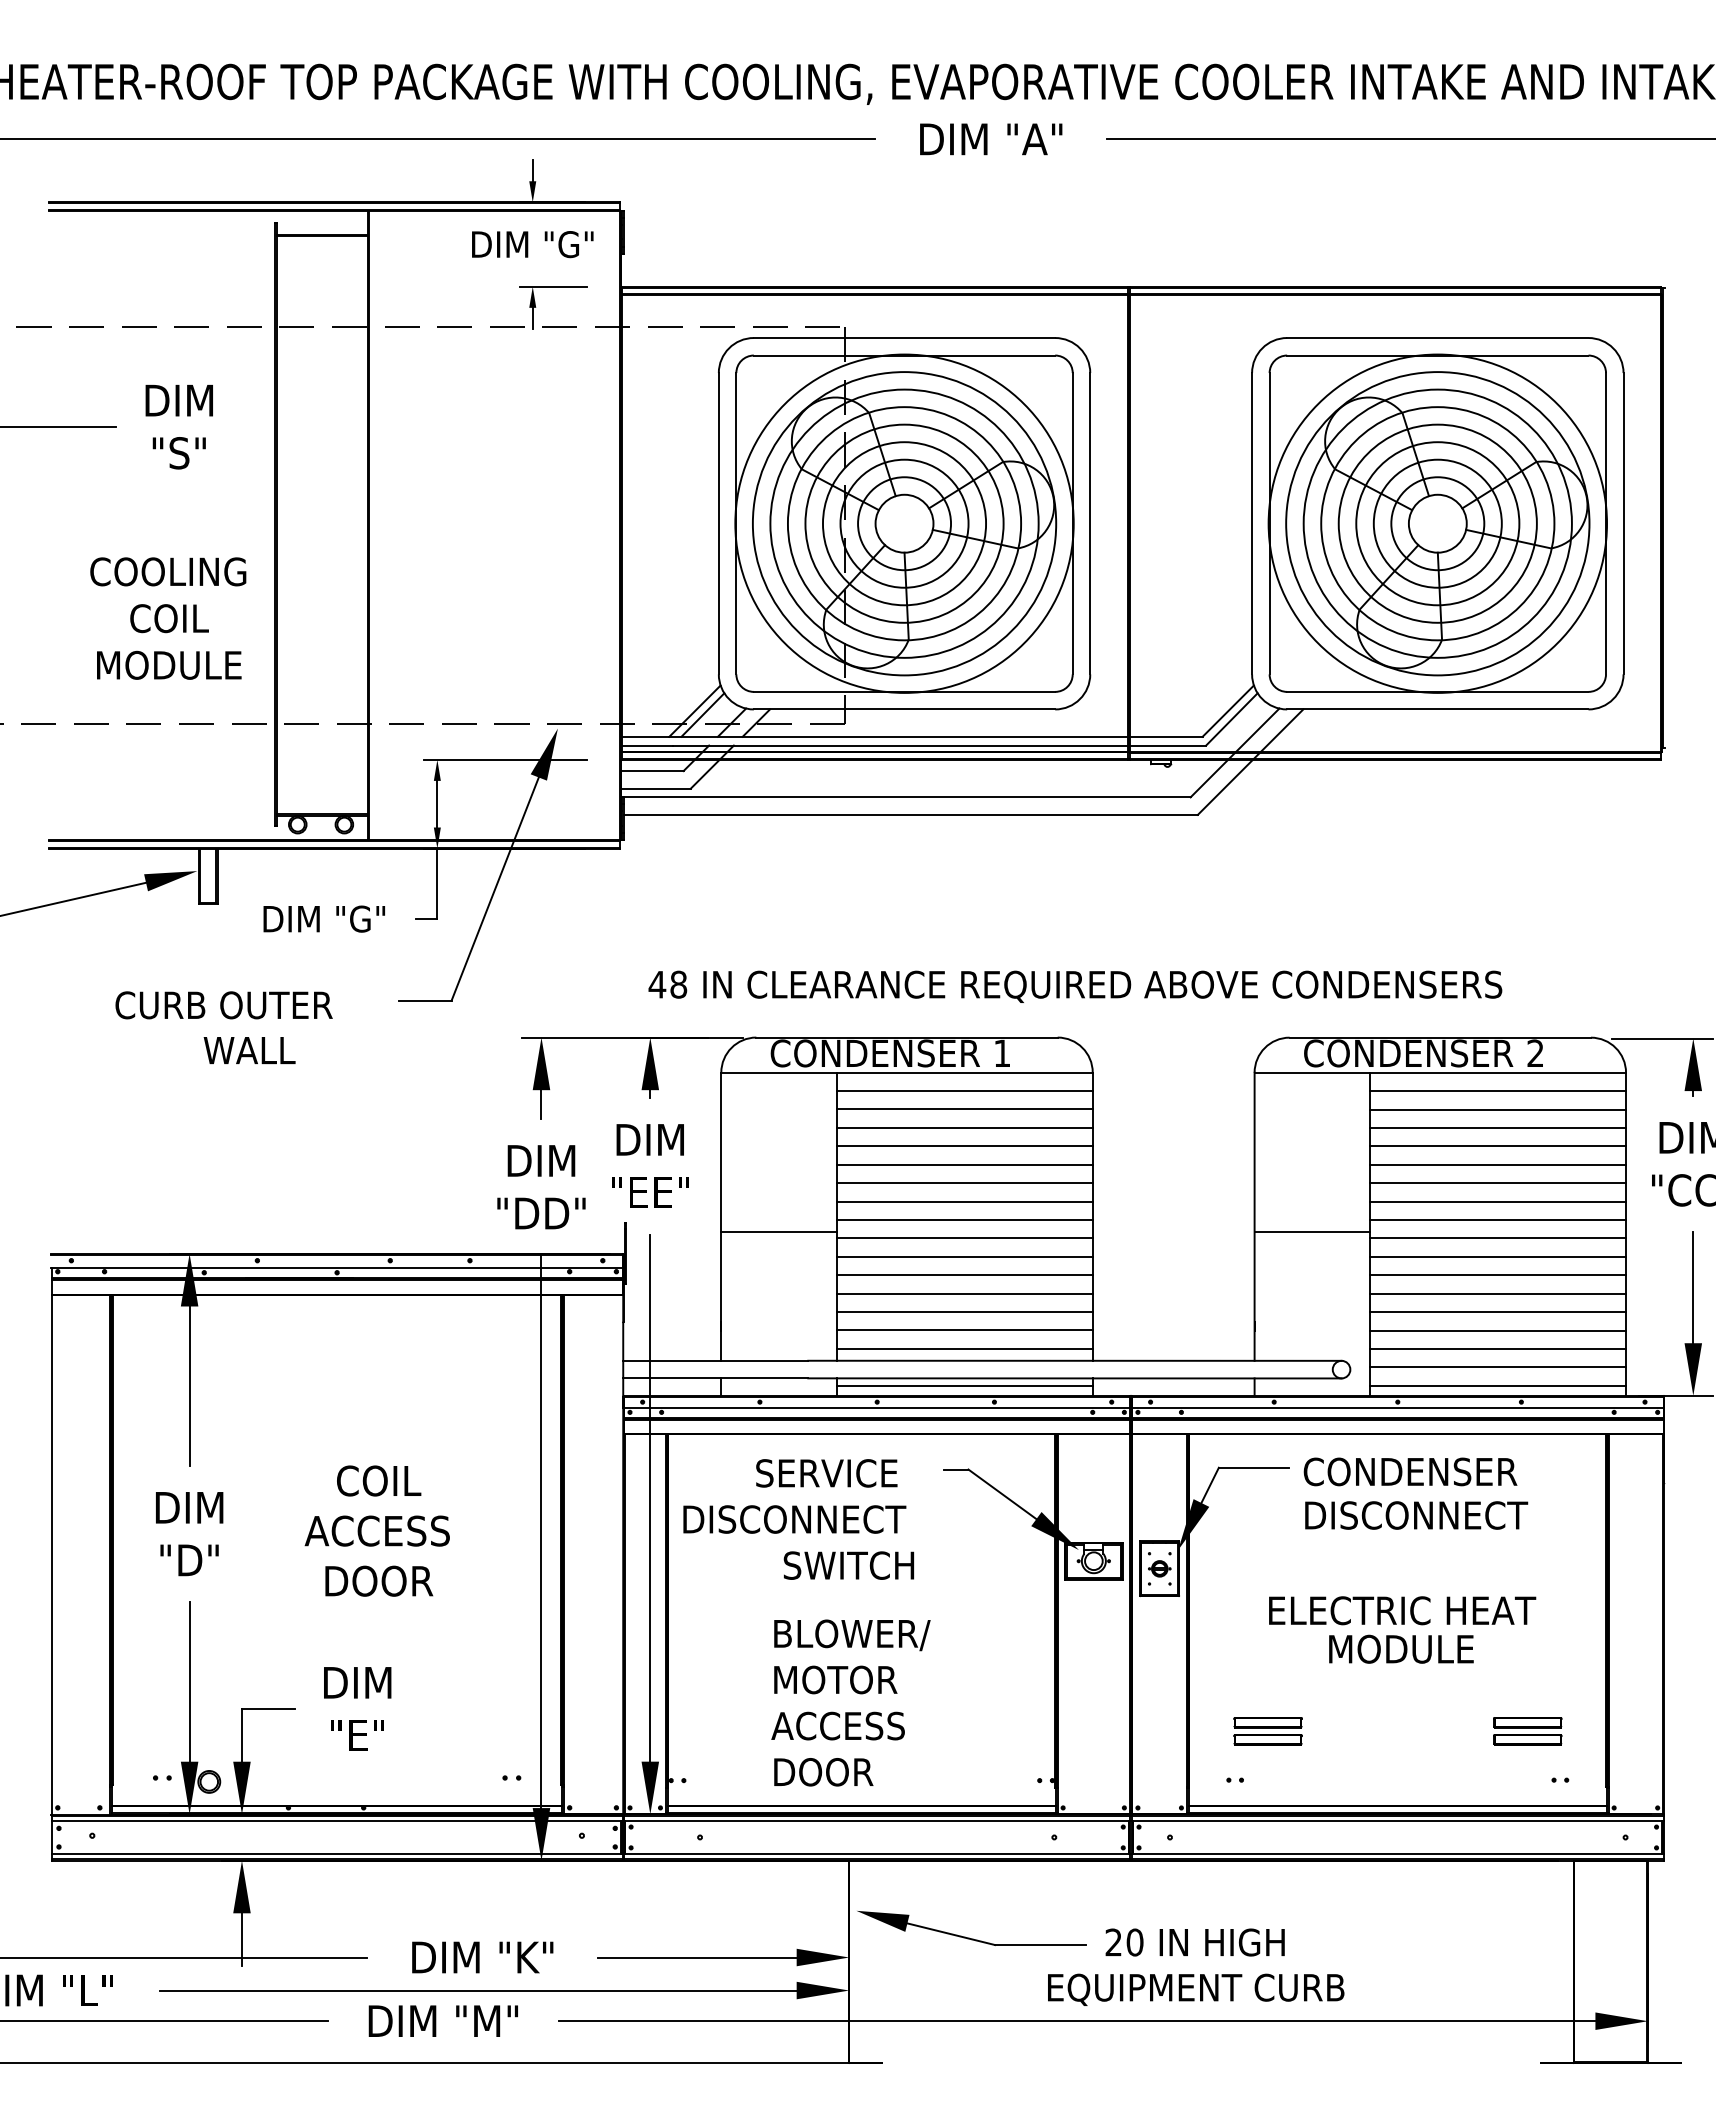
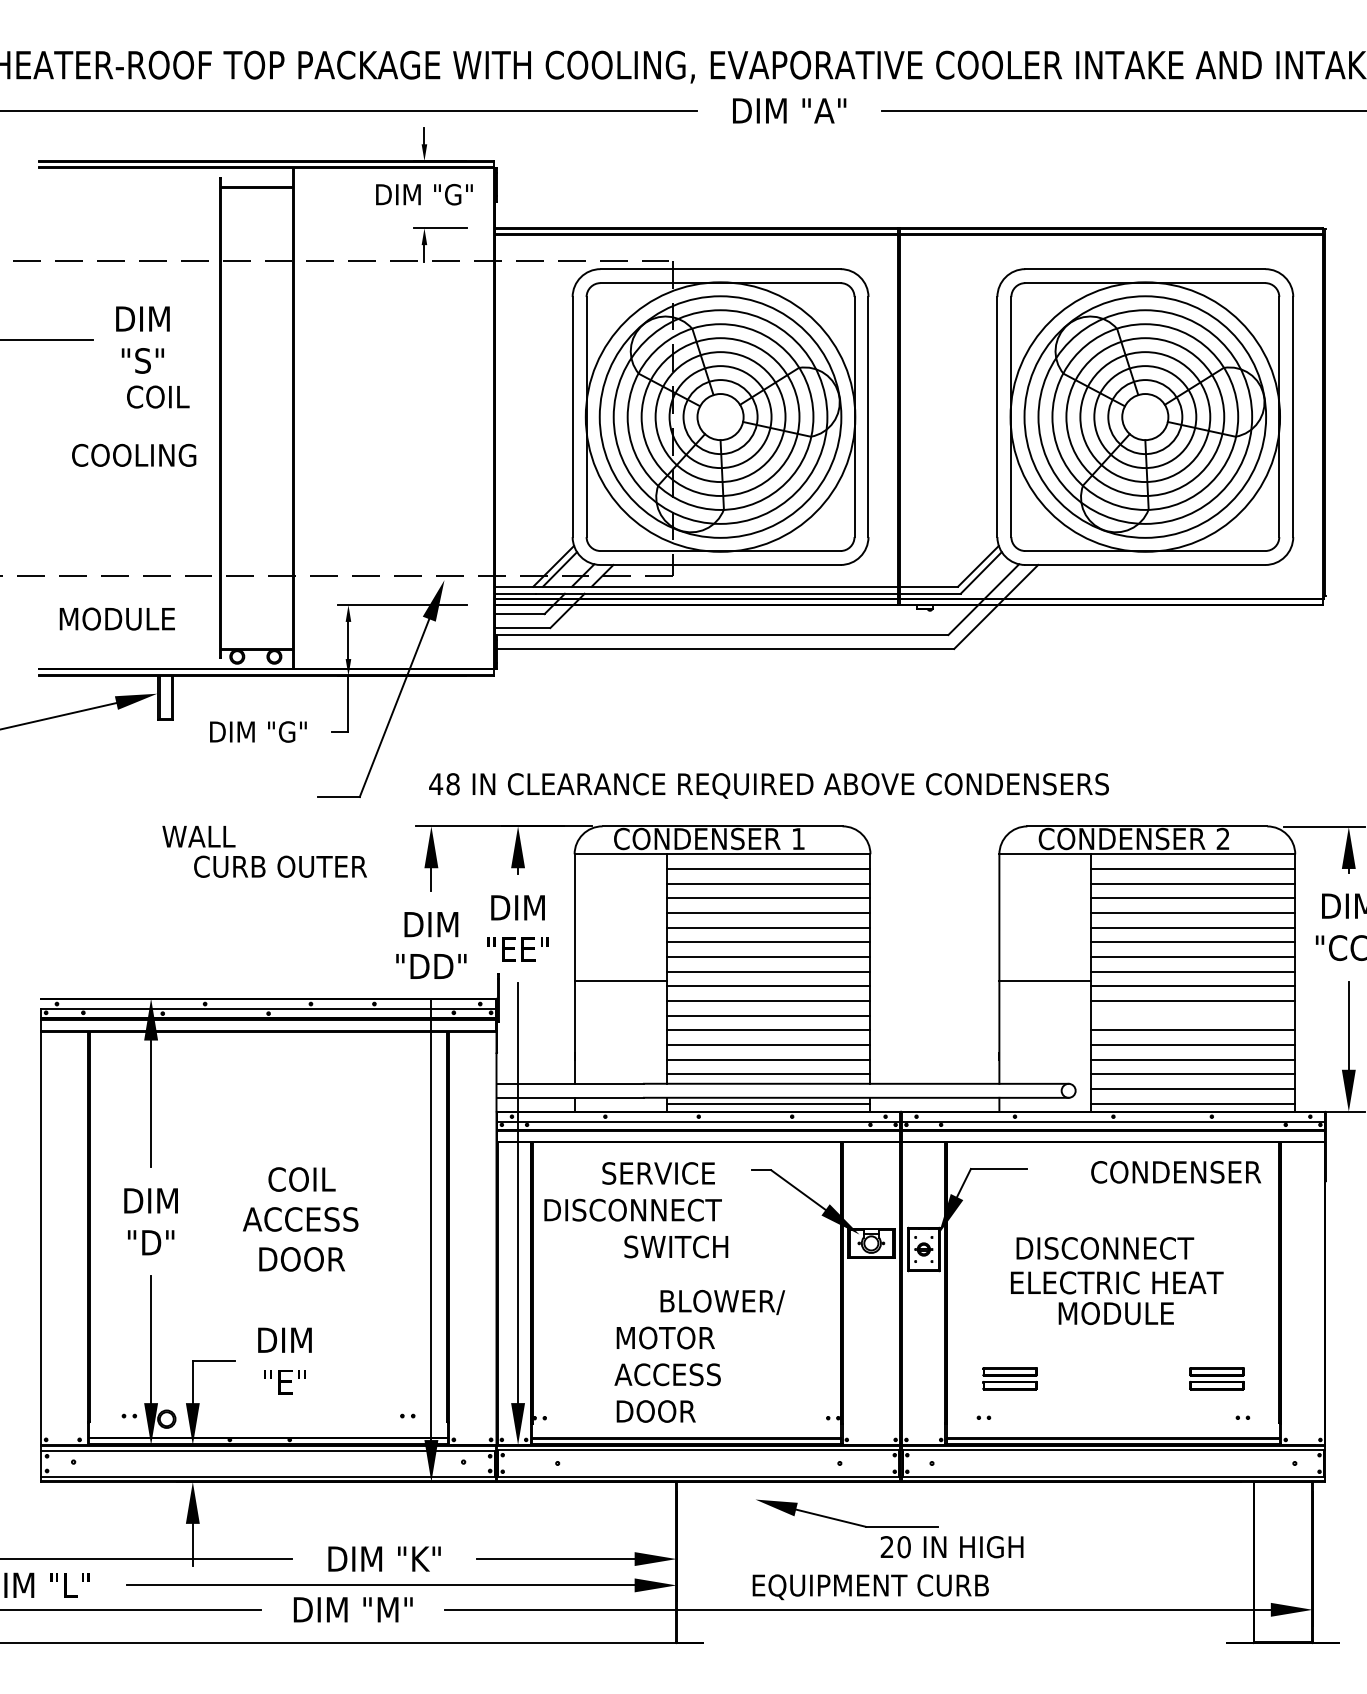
text: (169, 618) -> (158, 396), moved
text: (169, 664) -> (117, 618), moved
text: (1075, 986) -> (769, 785), moved
text: (223, 1005) -> (280, 866), moved
line: (1497, 1275) -> (1192, 1015), removed
text: (1410, 1471) -> (1176, 1171), moved
text: (1416, 1515) -> (1105, 1248), moved
text: (852, 1635) -> (722, 1302), moved
part: (969, 1937) -> (845, 1520), moved
text: (1196, 1989) -> (871, 1586), moved

